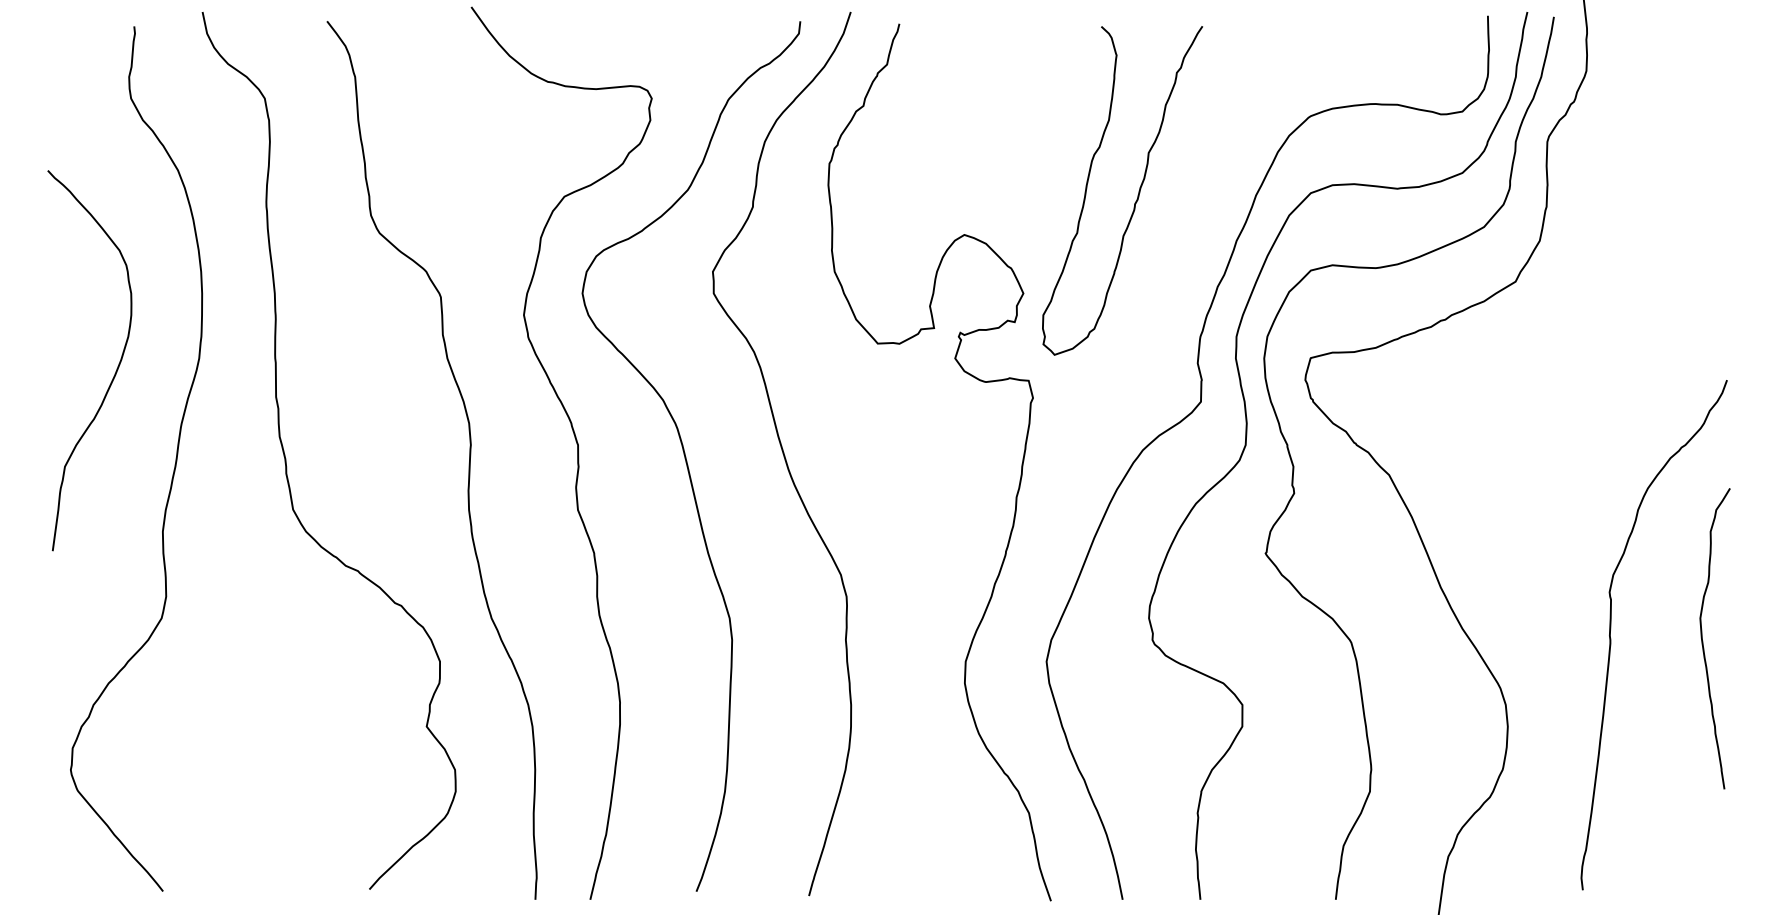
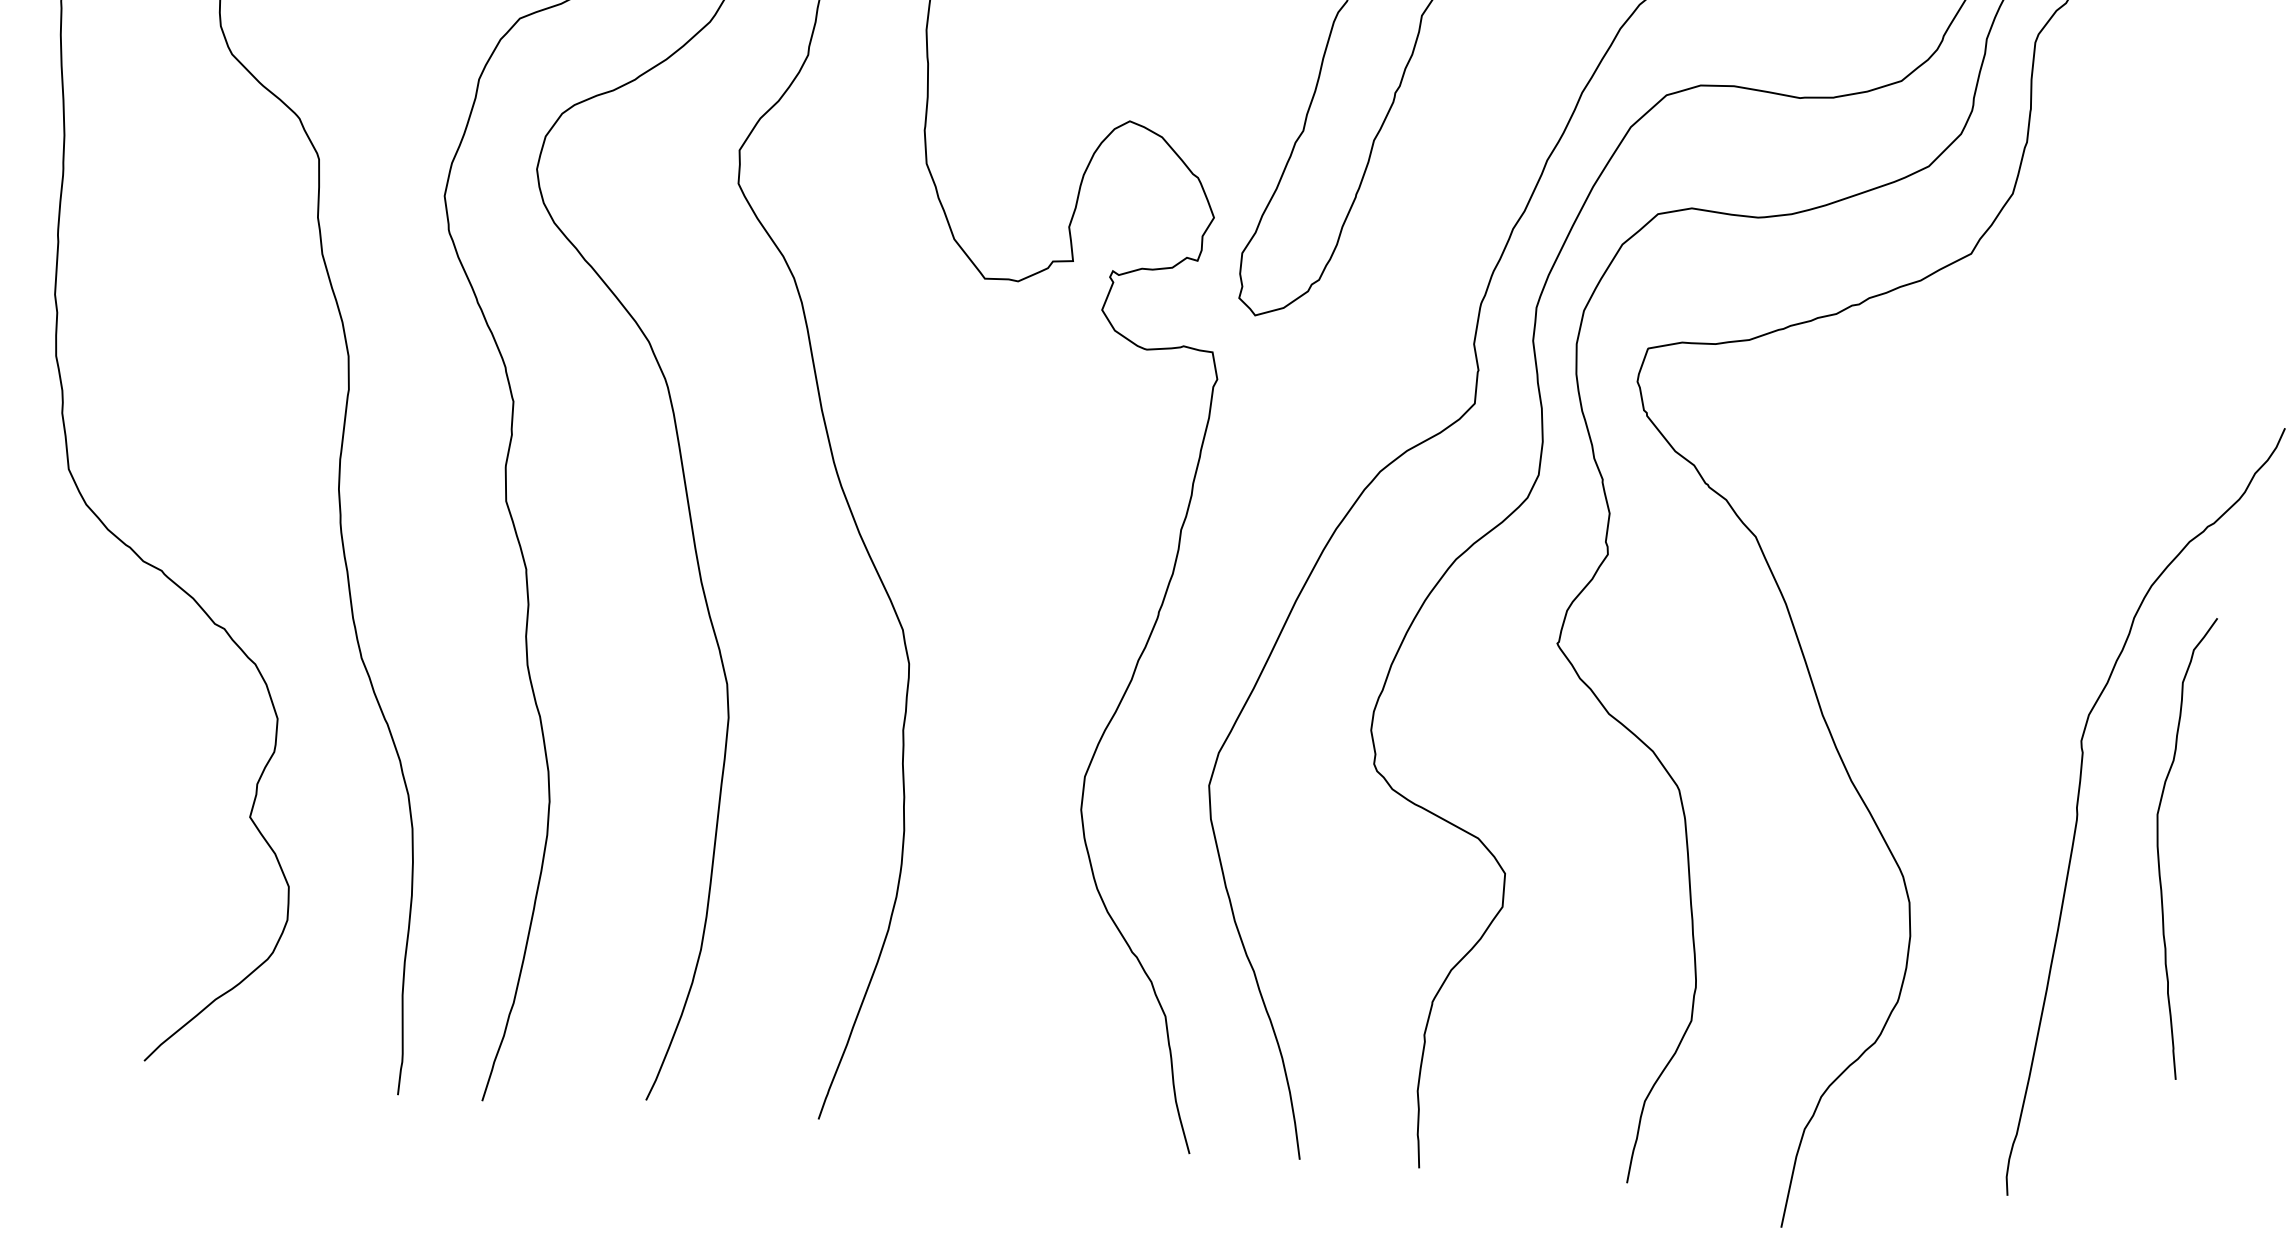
curve: (1703, 641) -> (2159, 850), moved

